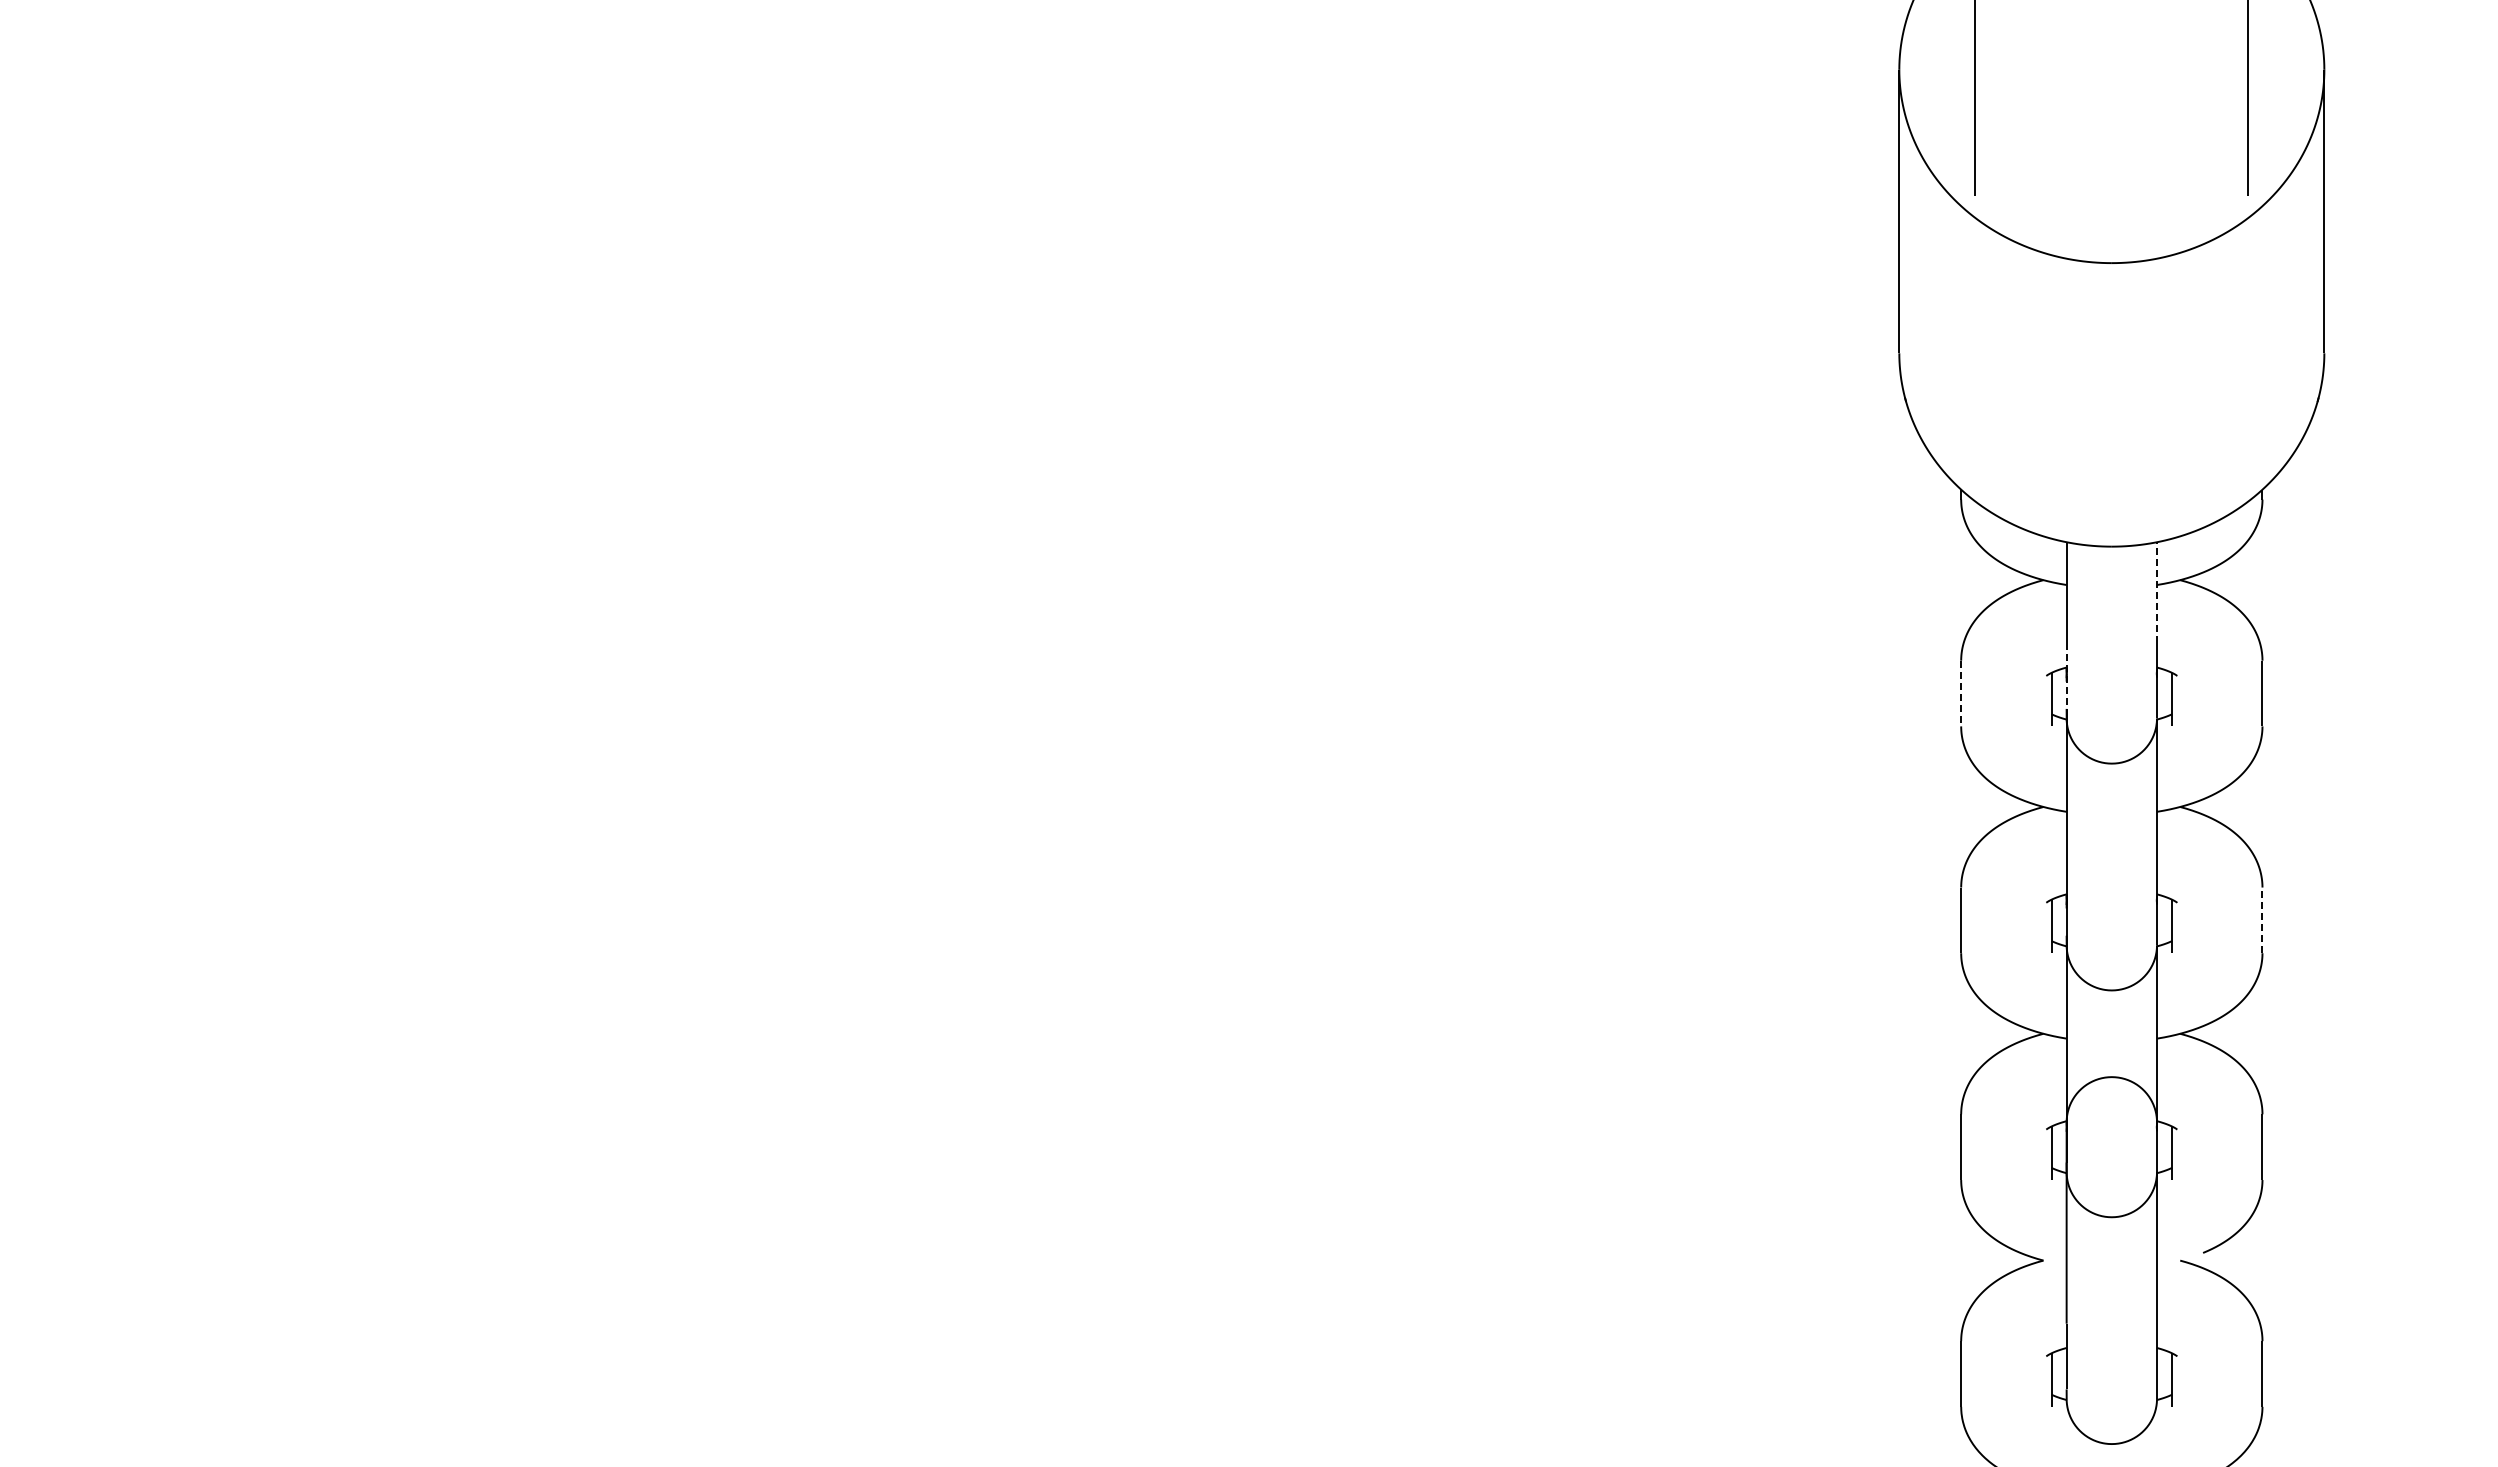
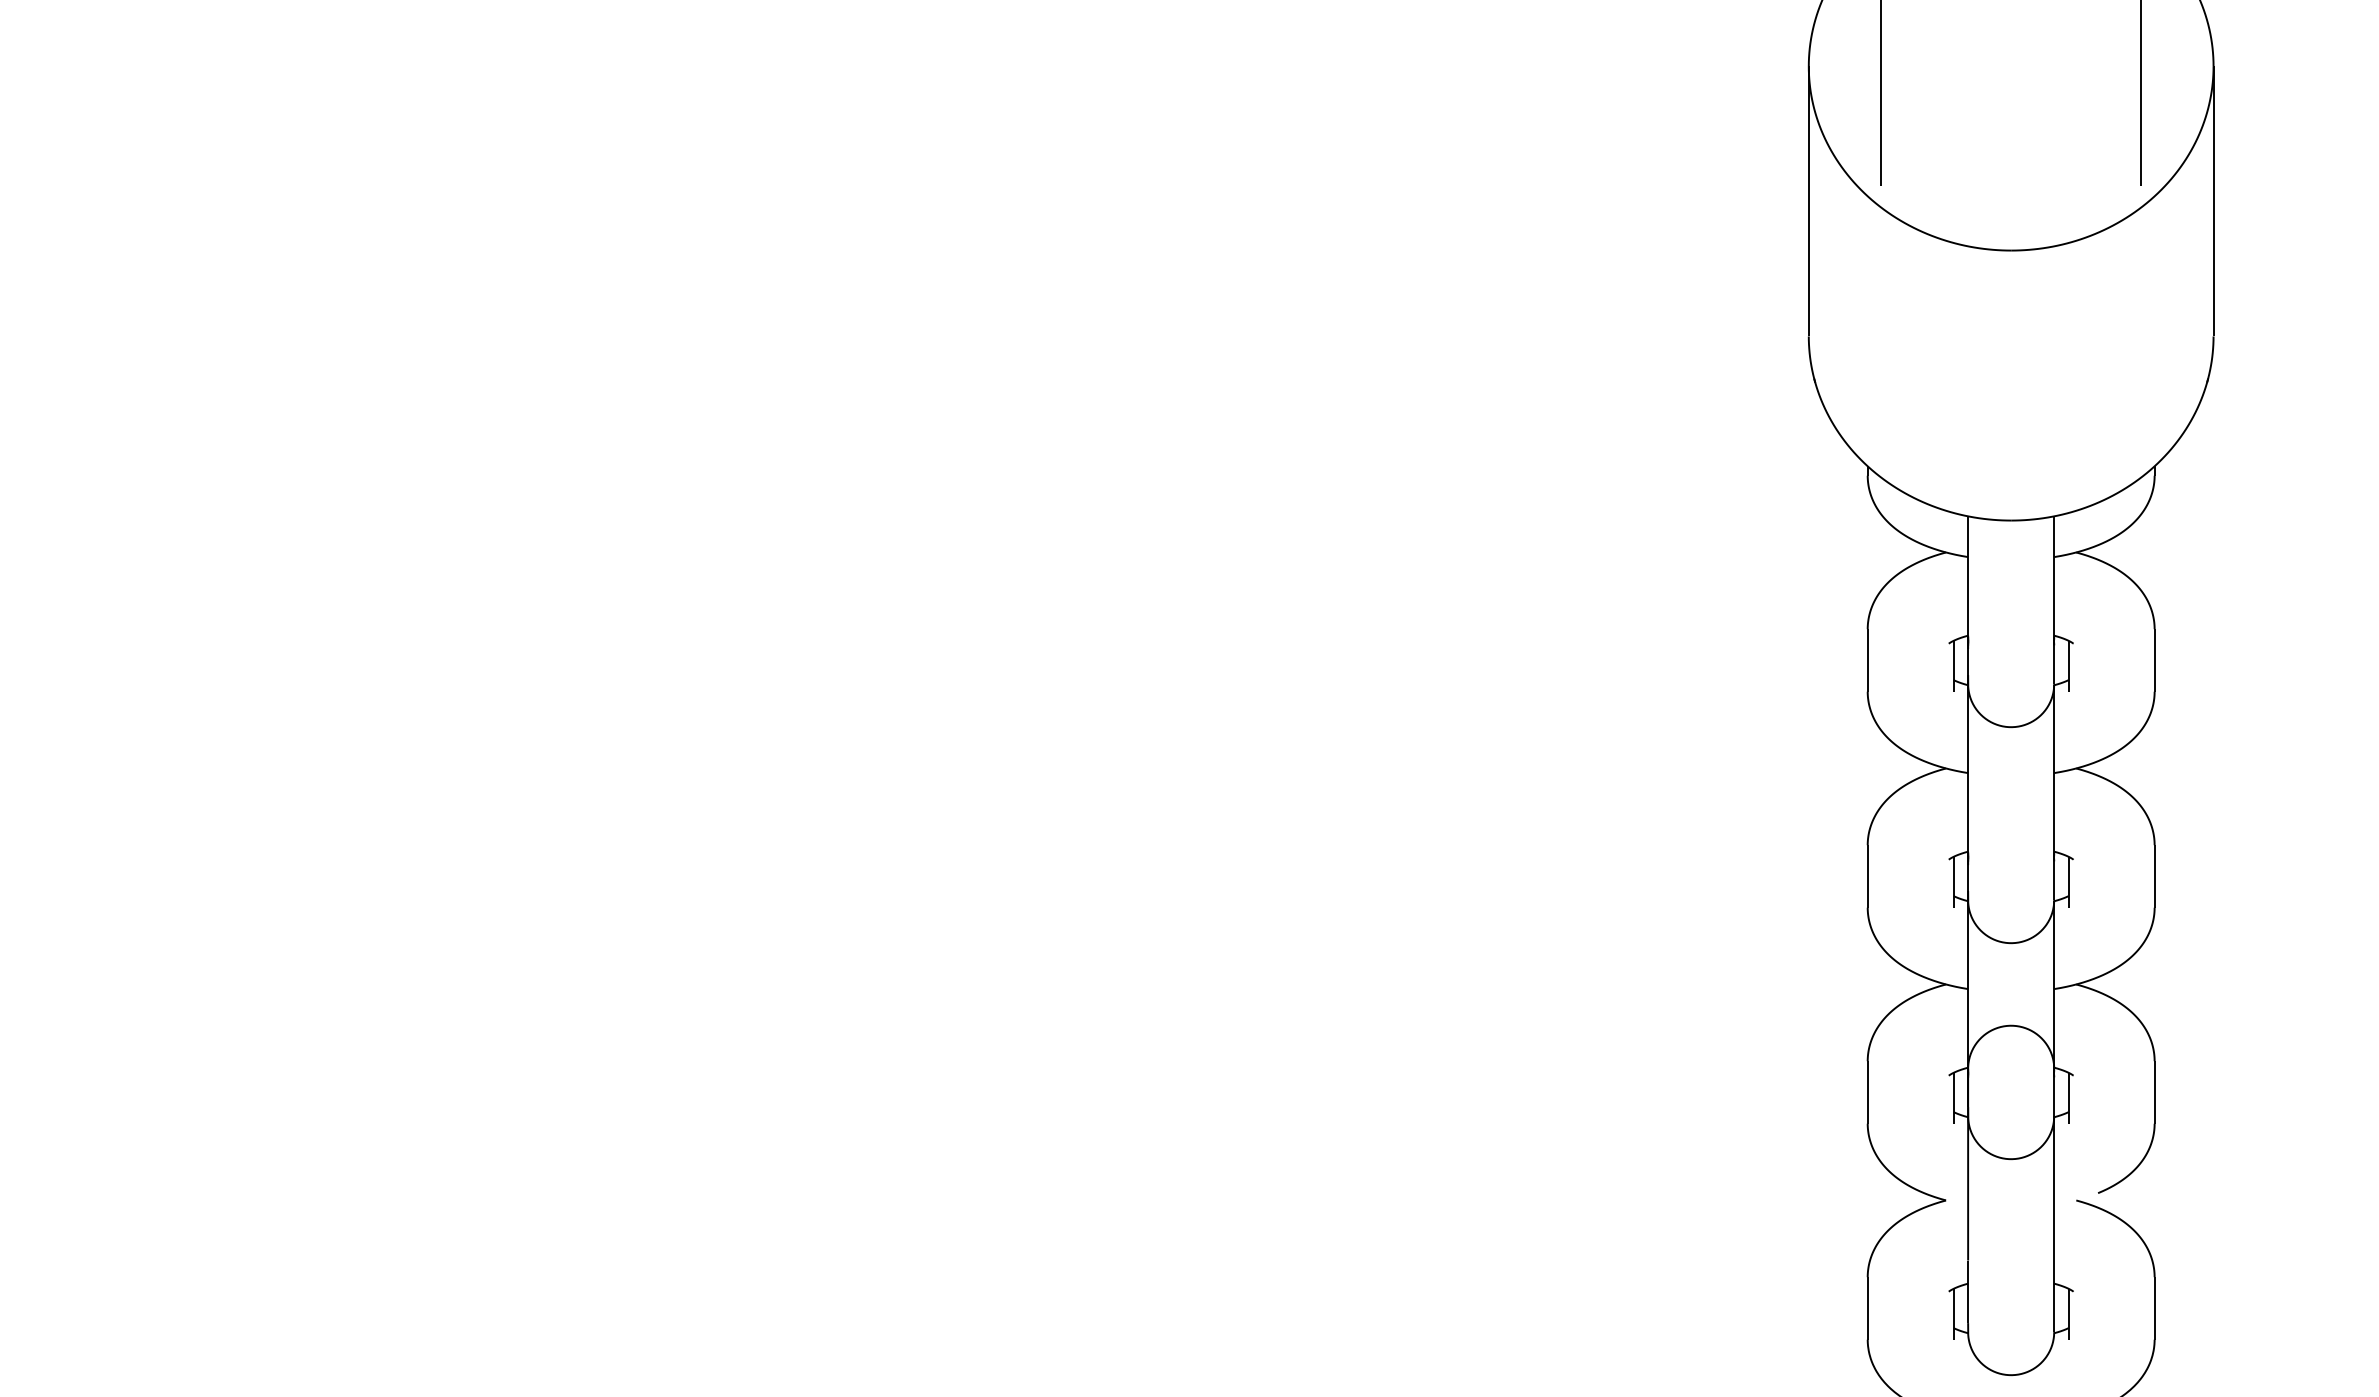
line: (2157, 592) -> (2054, 564), dashed -> solid
line: (2066, 676) -> (1968, 644), dashed -> solid
line: (1961, 693) -> (1868, 660), dashed -> solid
line: (2262, 920) -> (2154, 876), dashed -> solid

